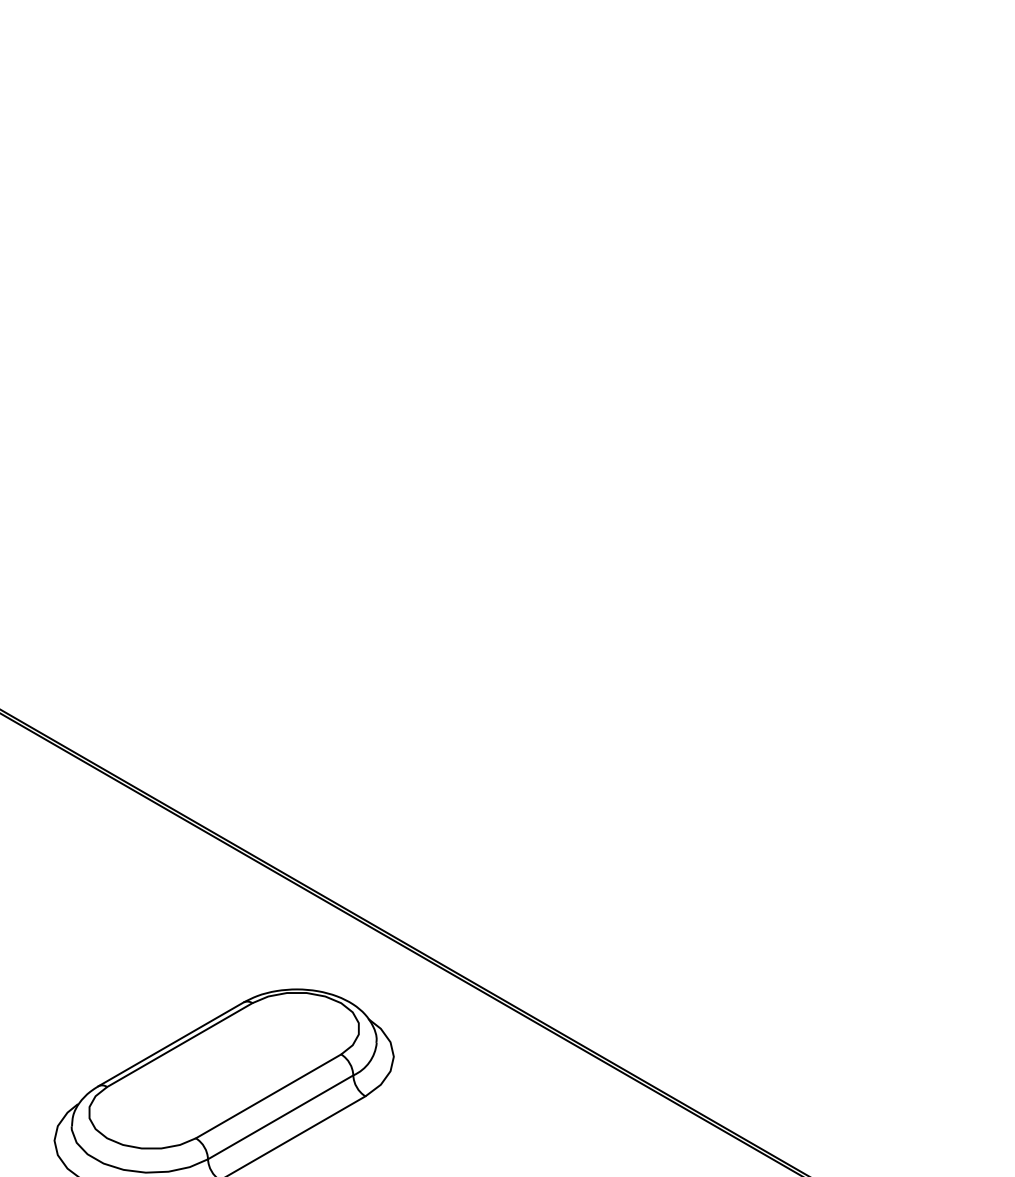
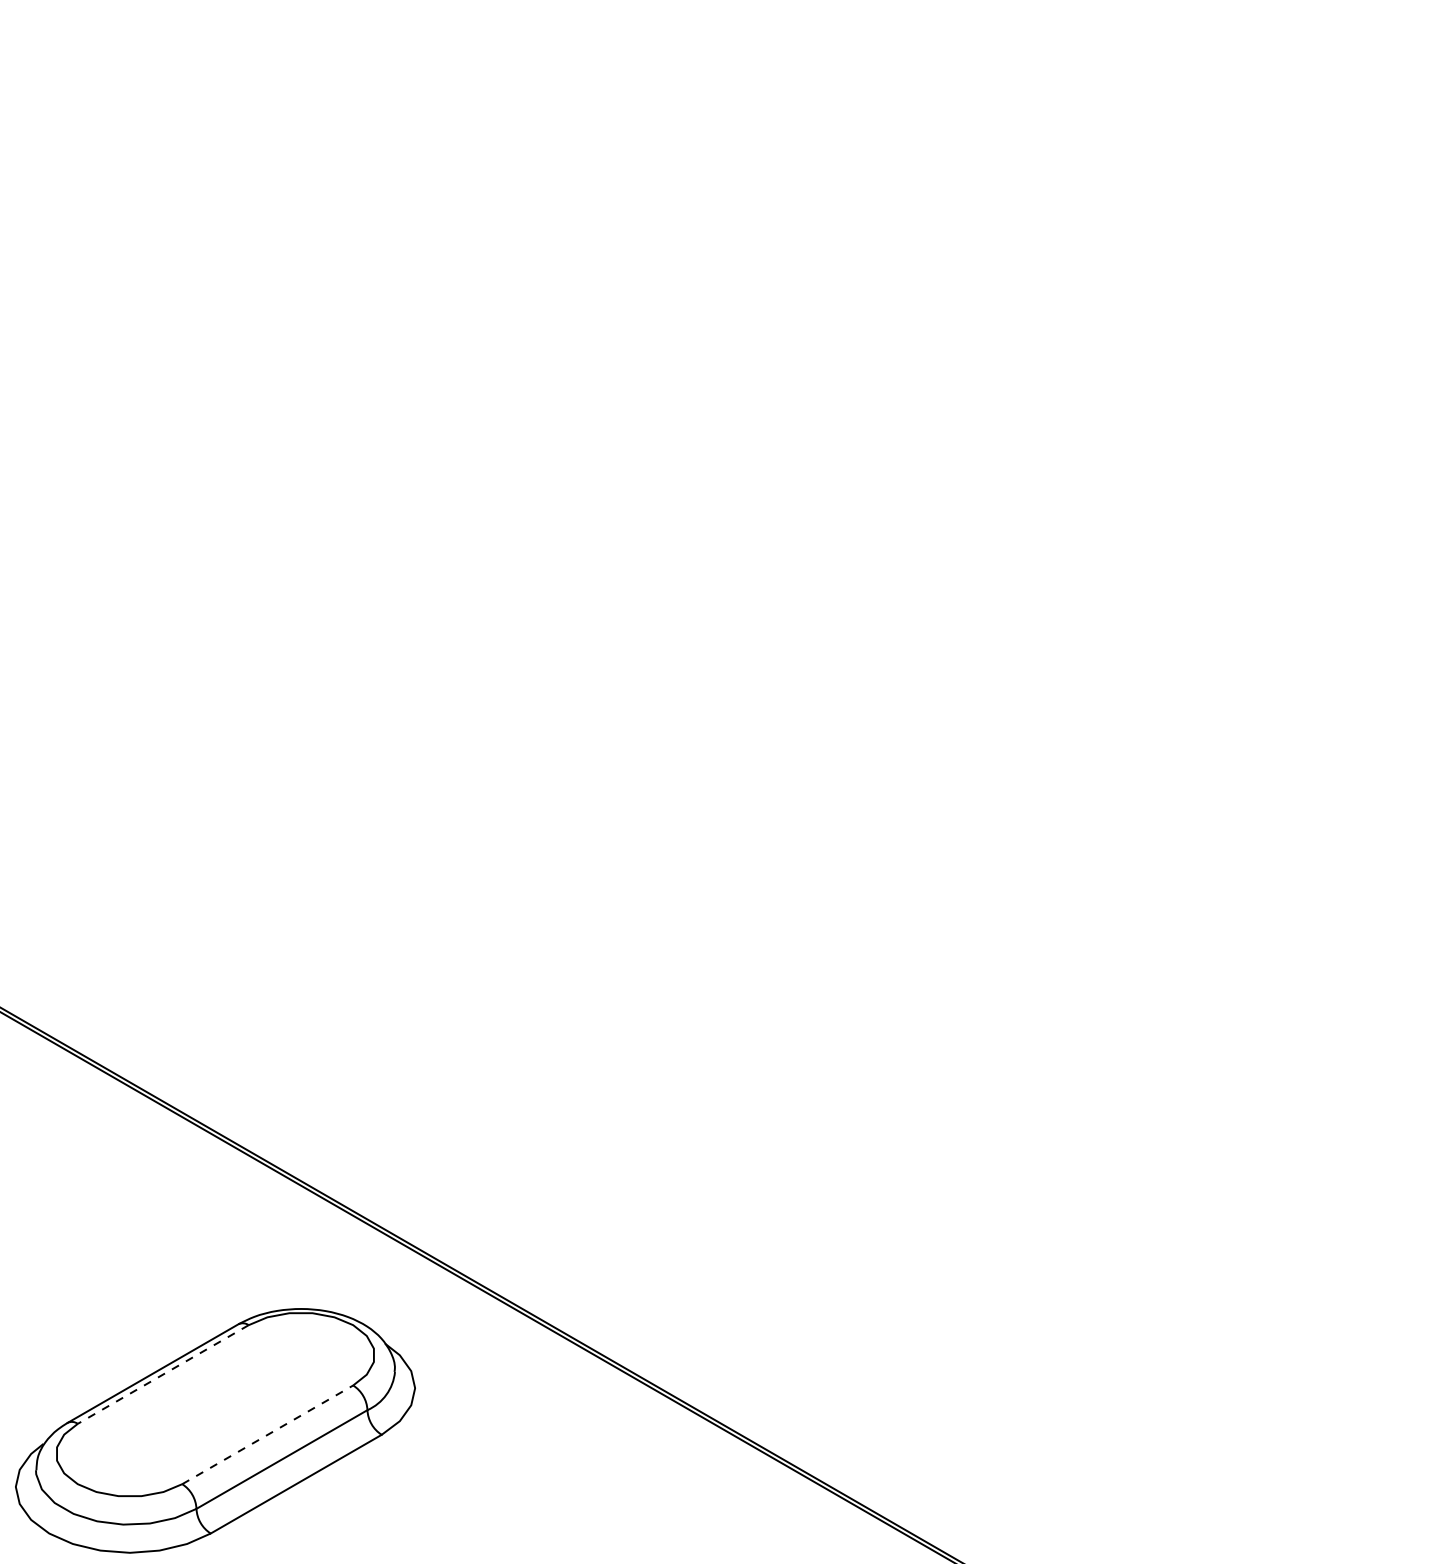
line: (180, 1045) -> (163, 1374), solid -> dashed
line: (268, 1096) -> (267, 1434), solid -> dashed

